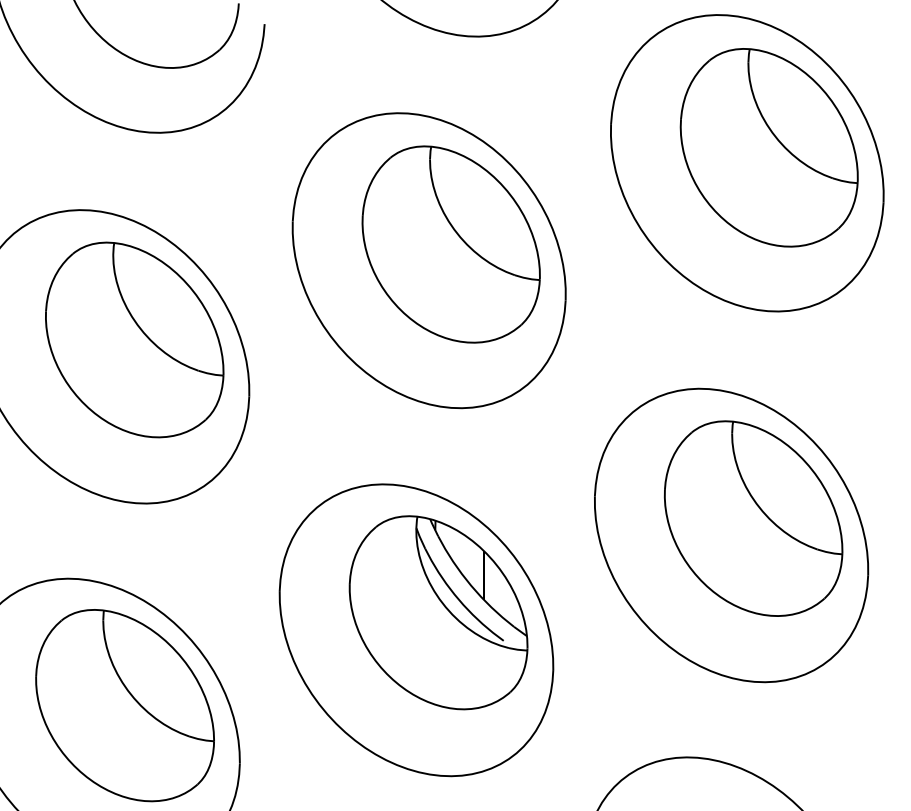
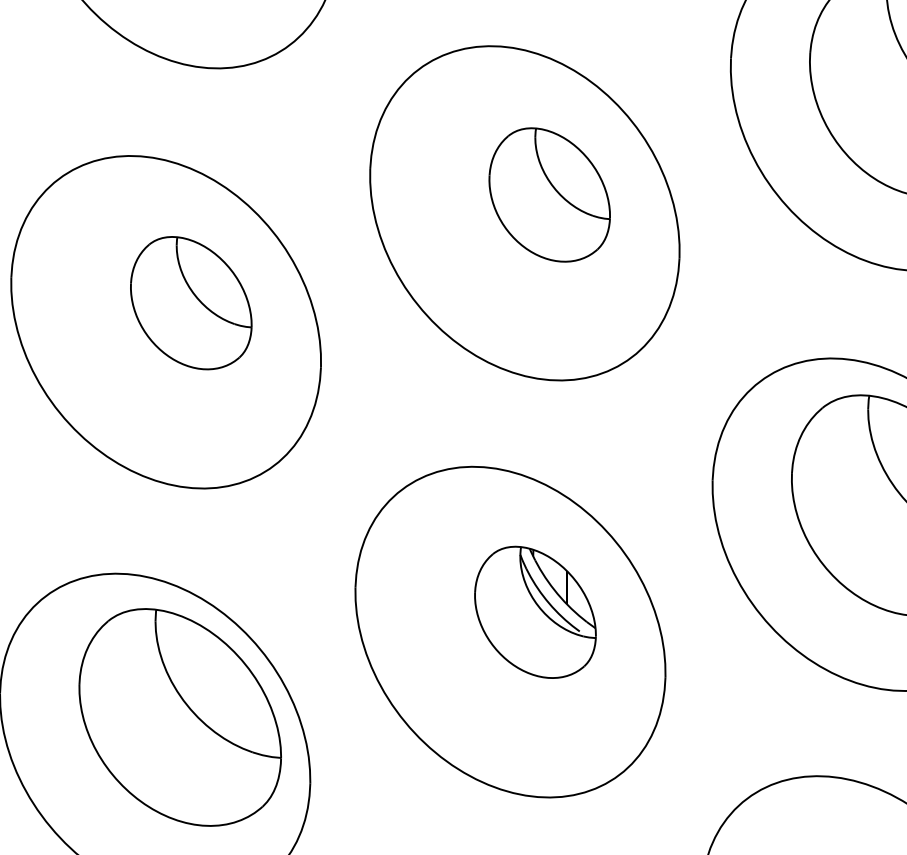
part: (450, 244) -> (549, 194), size x0.6
part: (134, 339) -> (190, 302), size x0.6
part: (438, 612) -> (535, 611), size x0.6

